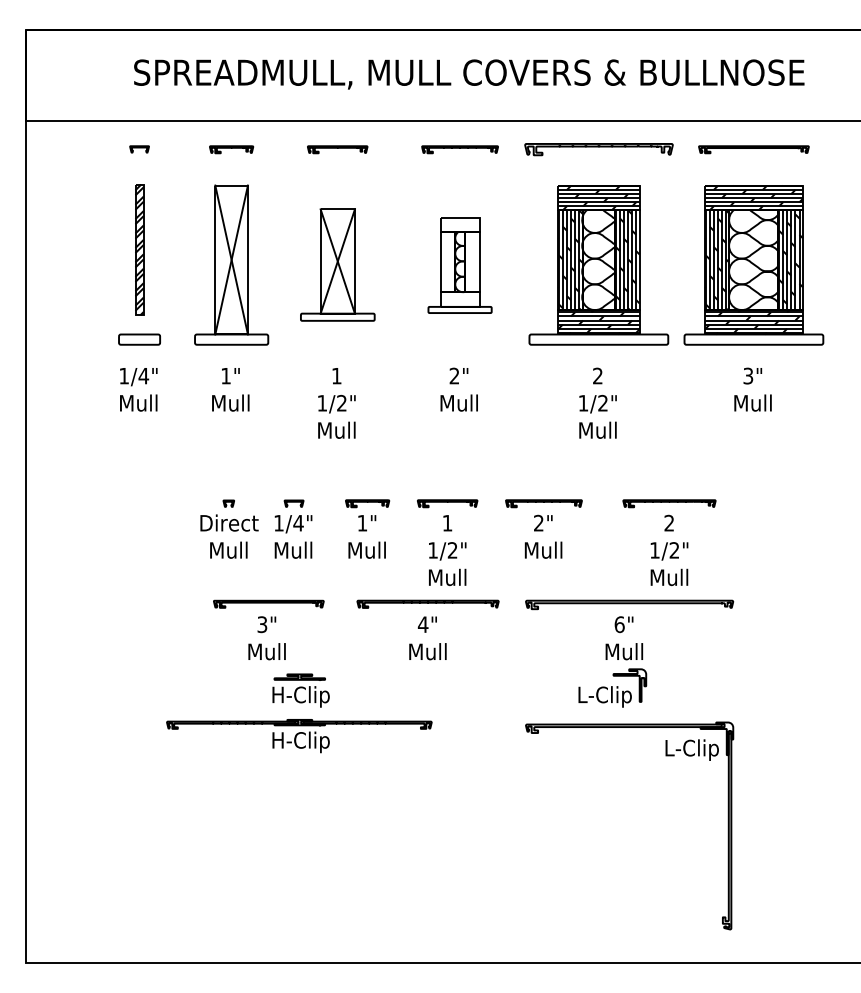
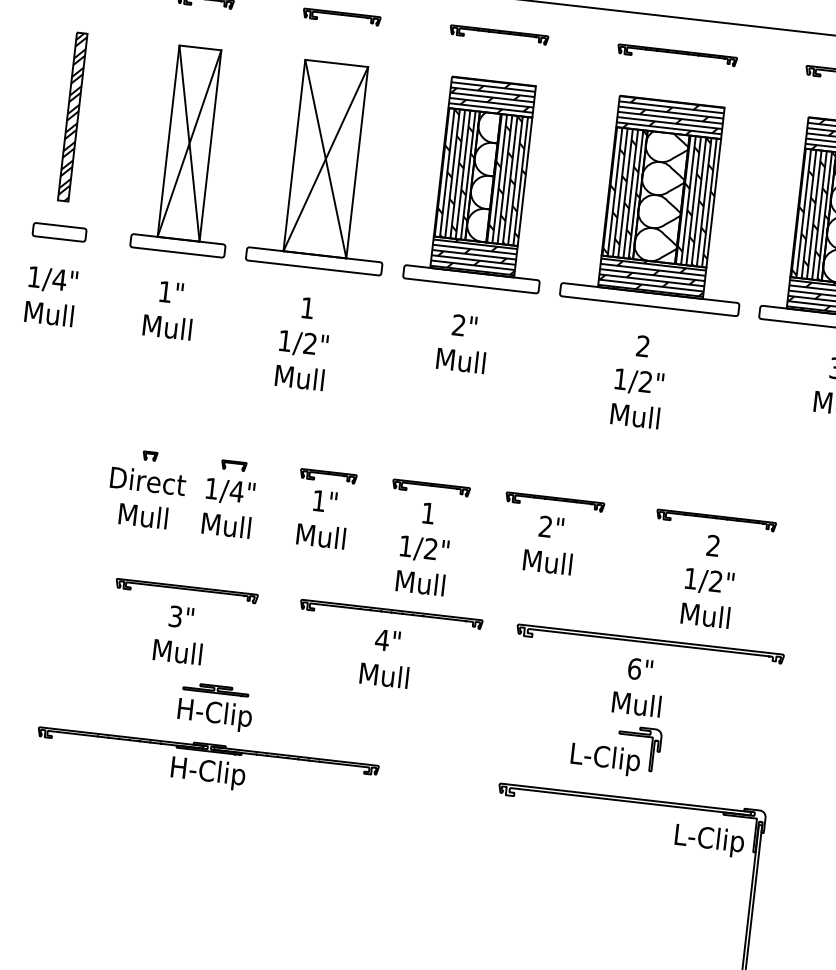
part: (598, 149) -> (677, 55), size x0.62
part: (337, 264) -> (324, 164), size x1.43
part: (459, 265) -> (481, 183), size x1.67

